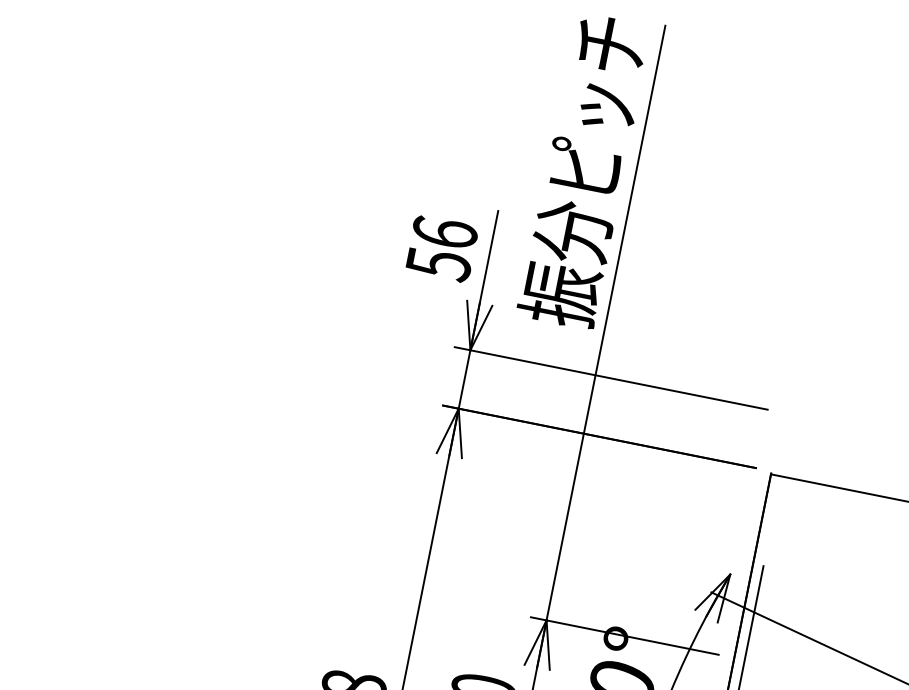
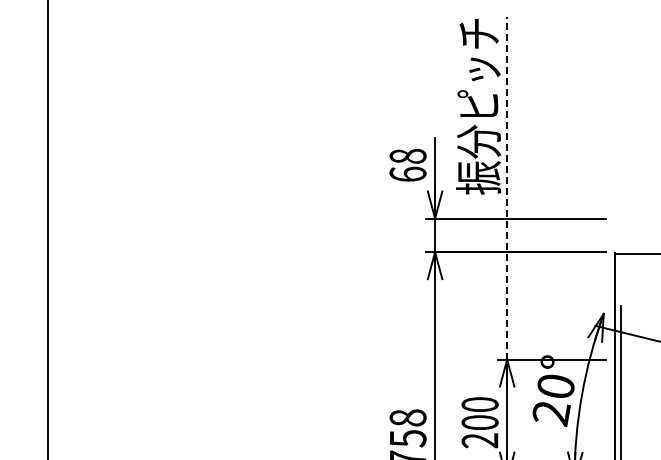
text: (440, 248) -> (407, 165), 56 -> 68
line: (606, 321) -> (507, 187), solid -> dashed

